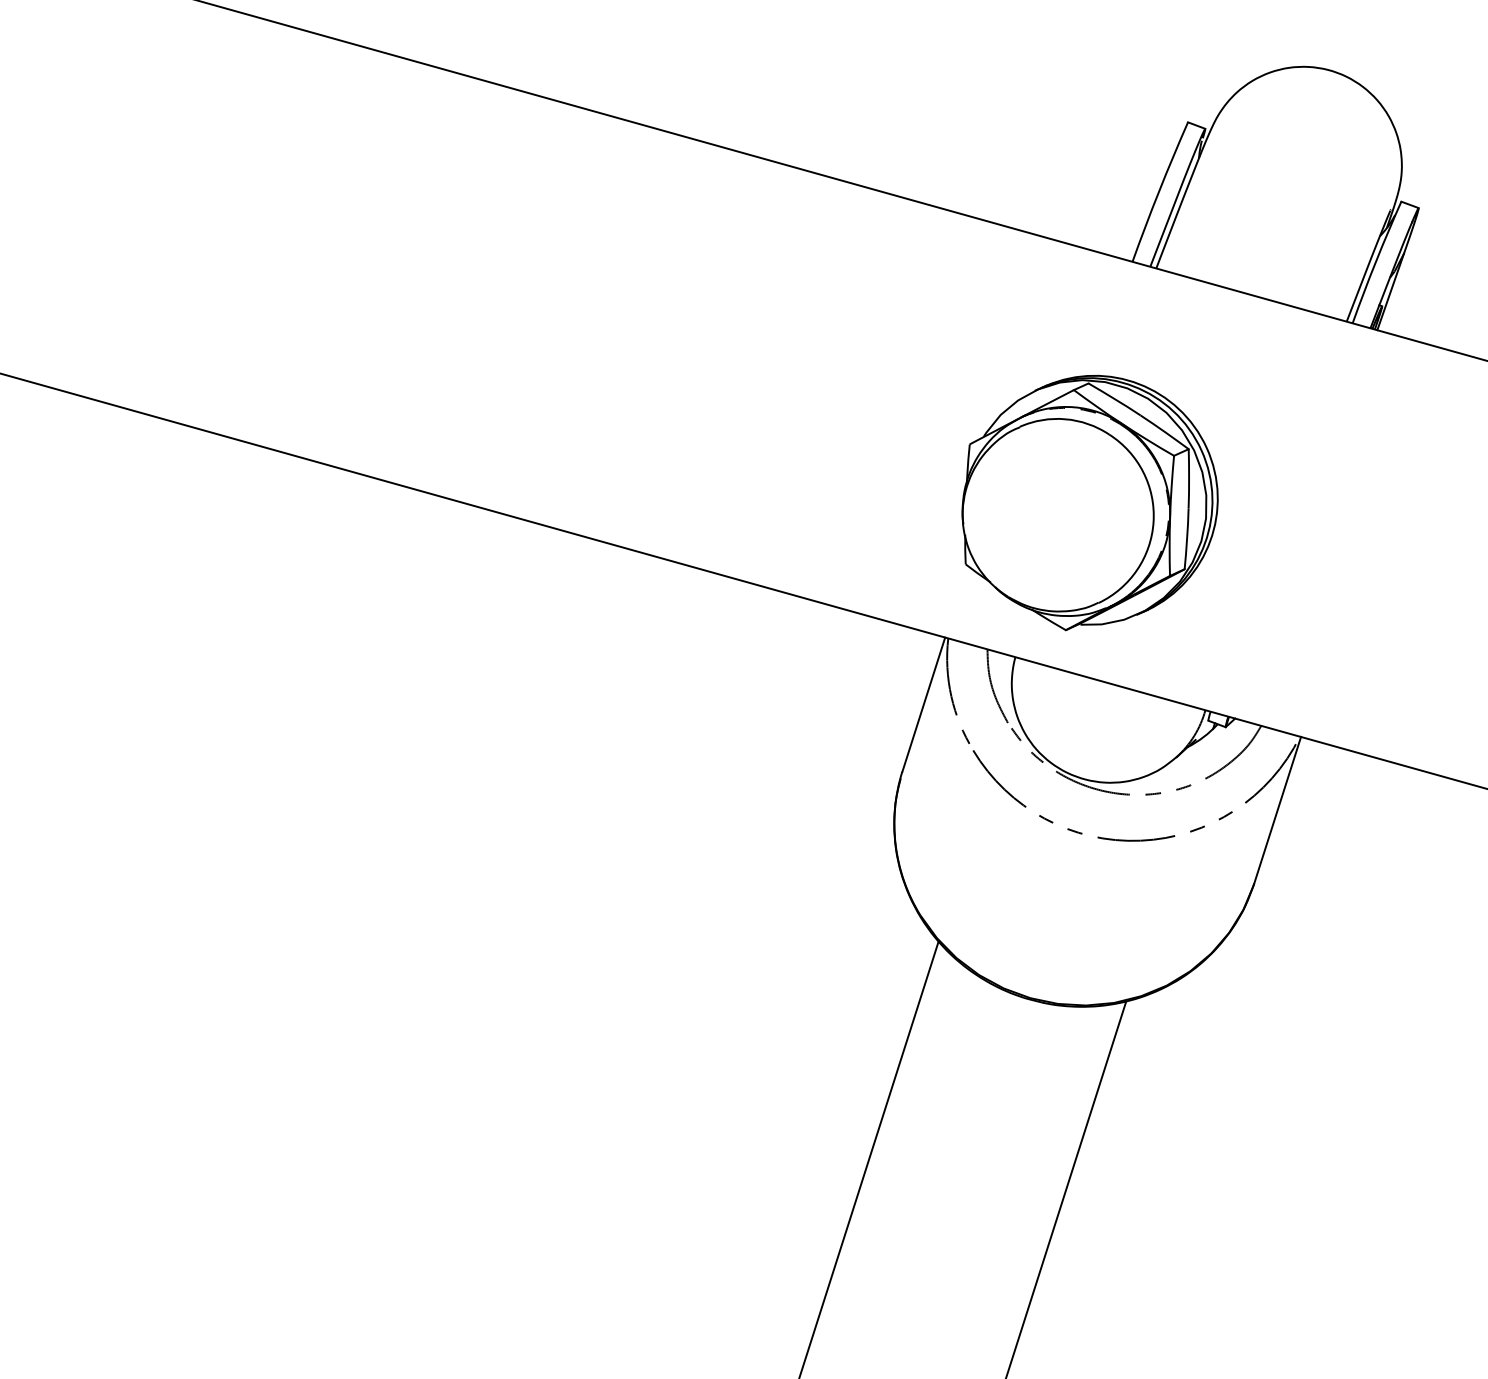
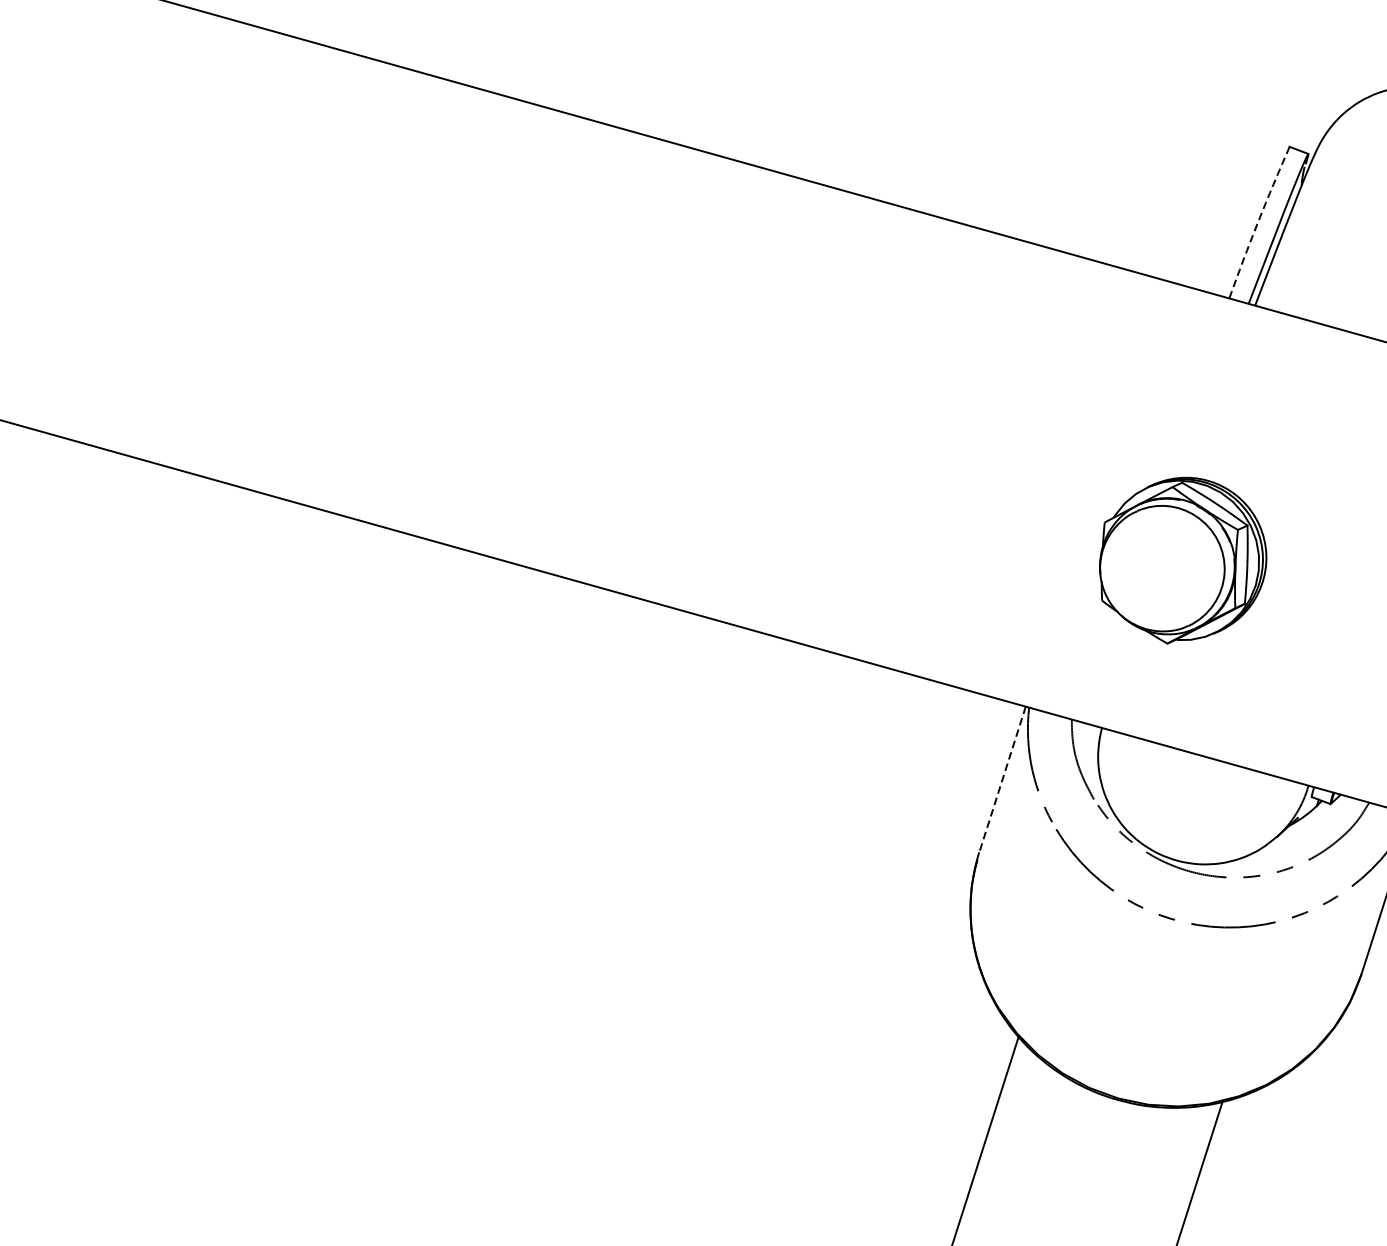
arc: (1159, 191) -> (1258, 222), solid -> dashed
part: (1089, 503) -> (1182, 561), size x0.6
line: (923, 705) -> (1002, 780), solid -> dashed

